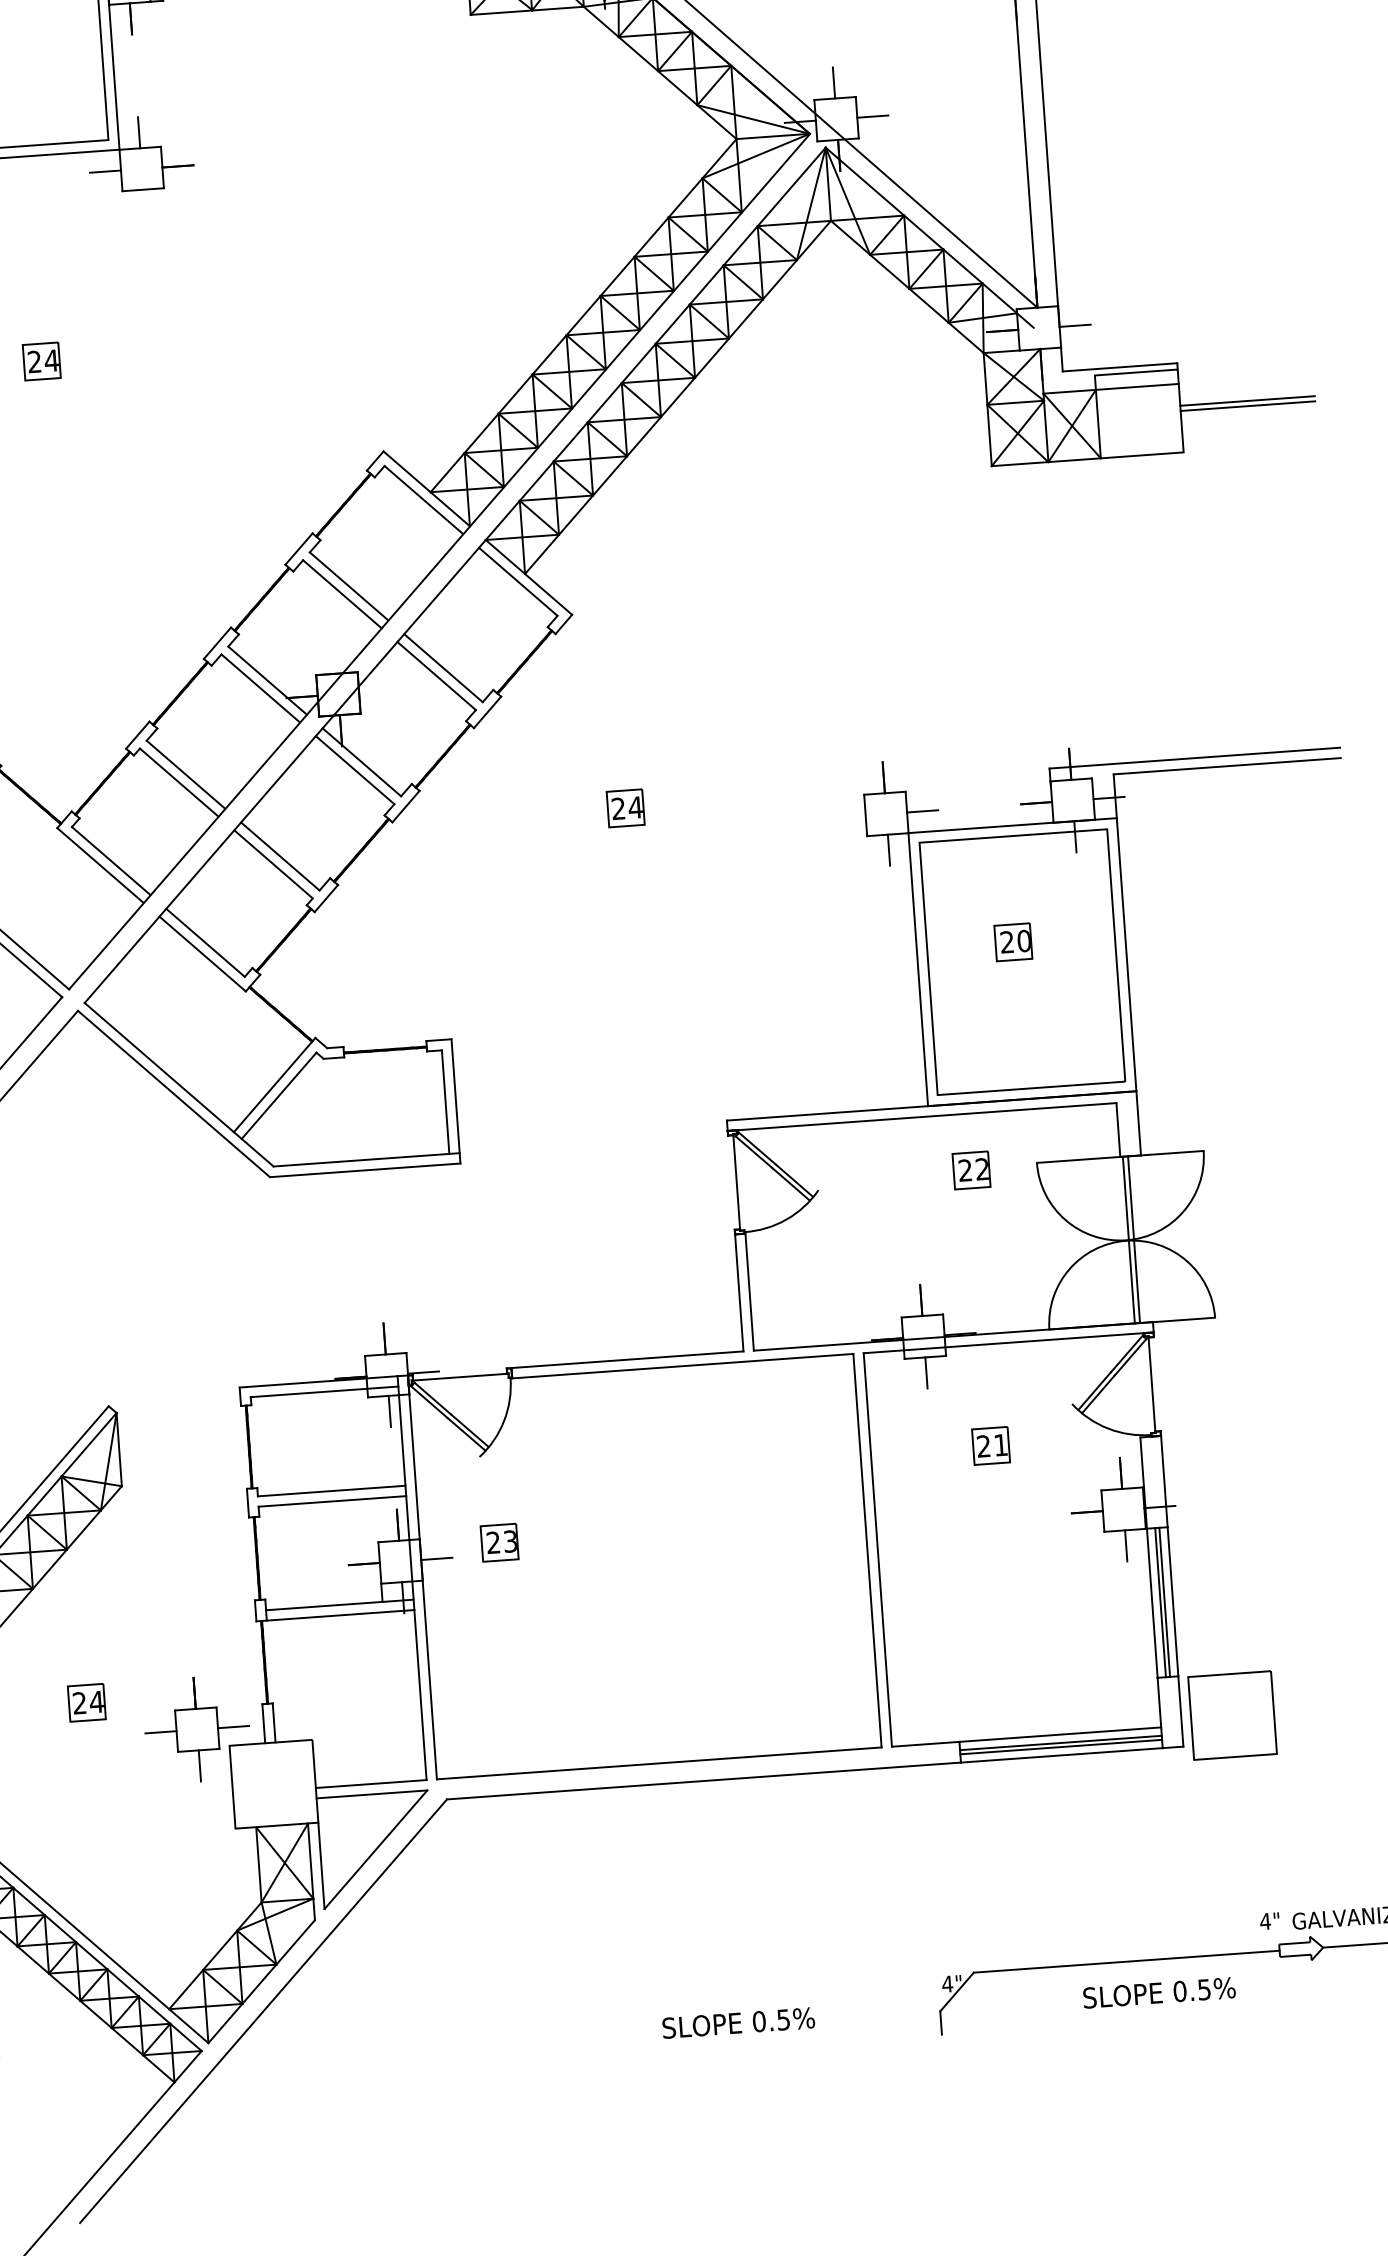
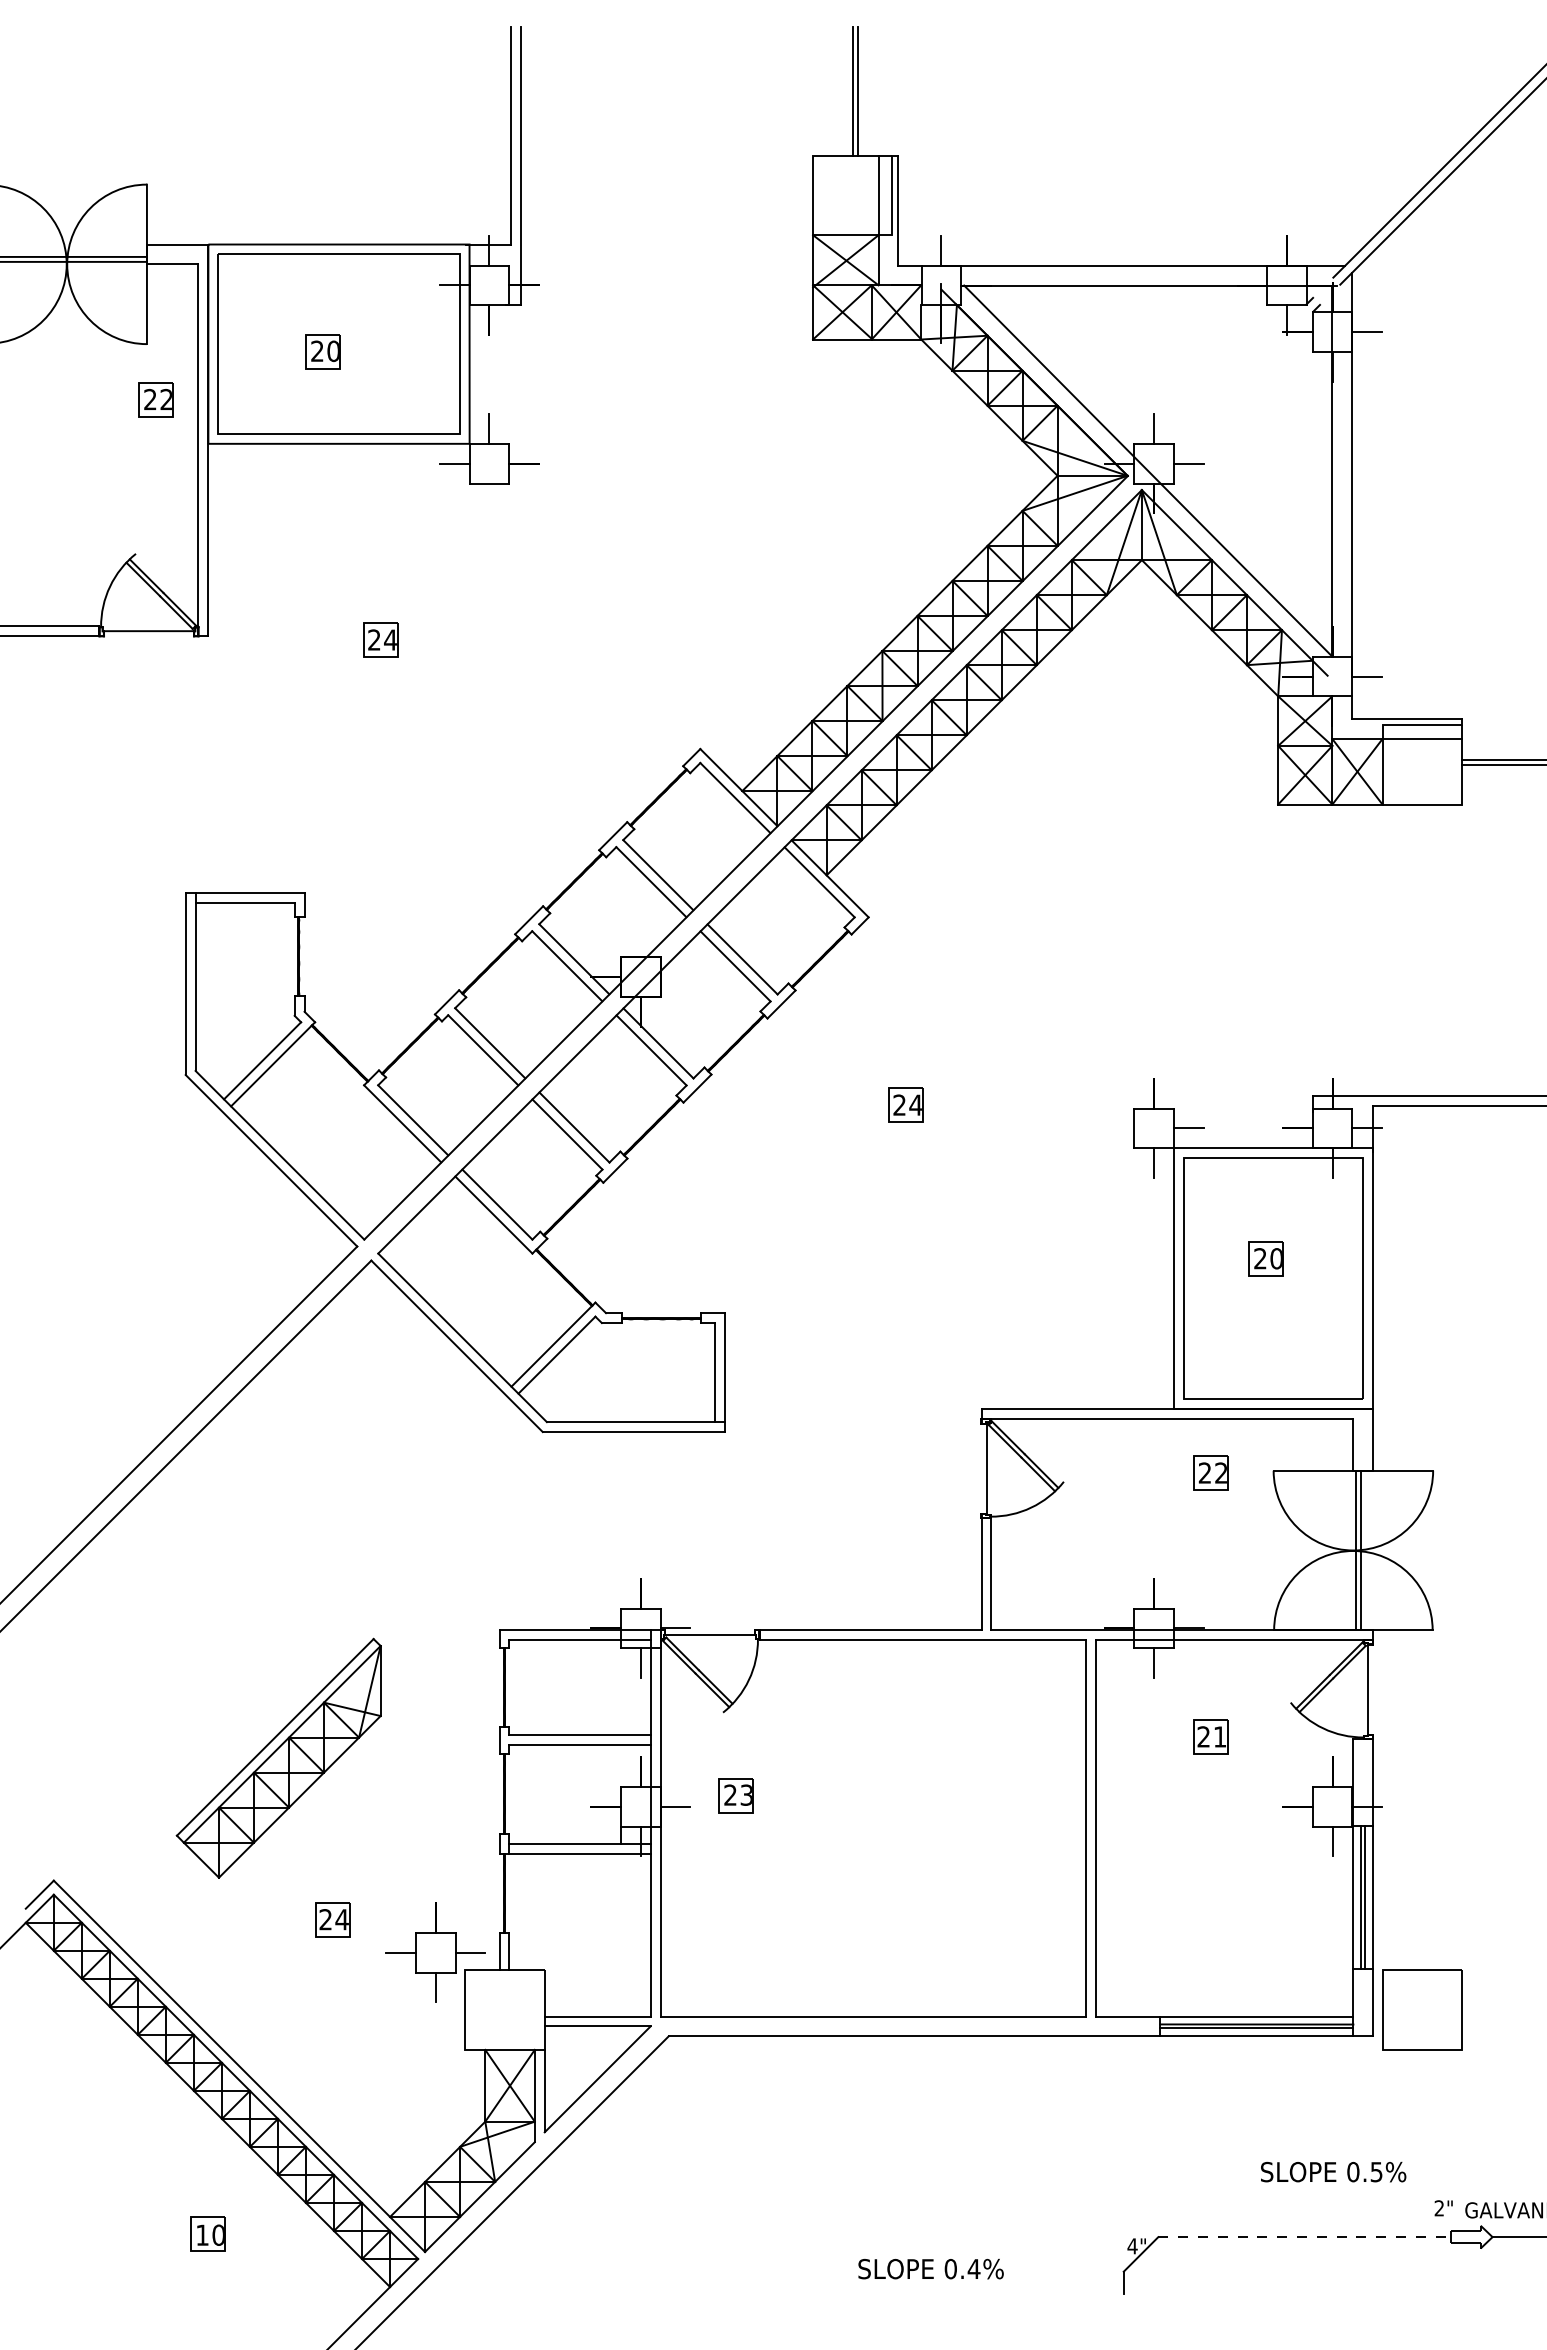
text: (1265, 1921) -> (1439, 2208), 4" -> 2"
line: (1127, 1962) -> (1305, 2237), solid -> dashed
text: (1159, 1992) -> (1333, 2171), moved
text: (783, 2020) -> (973, 2269), 0.5% -> 0.4%

